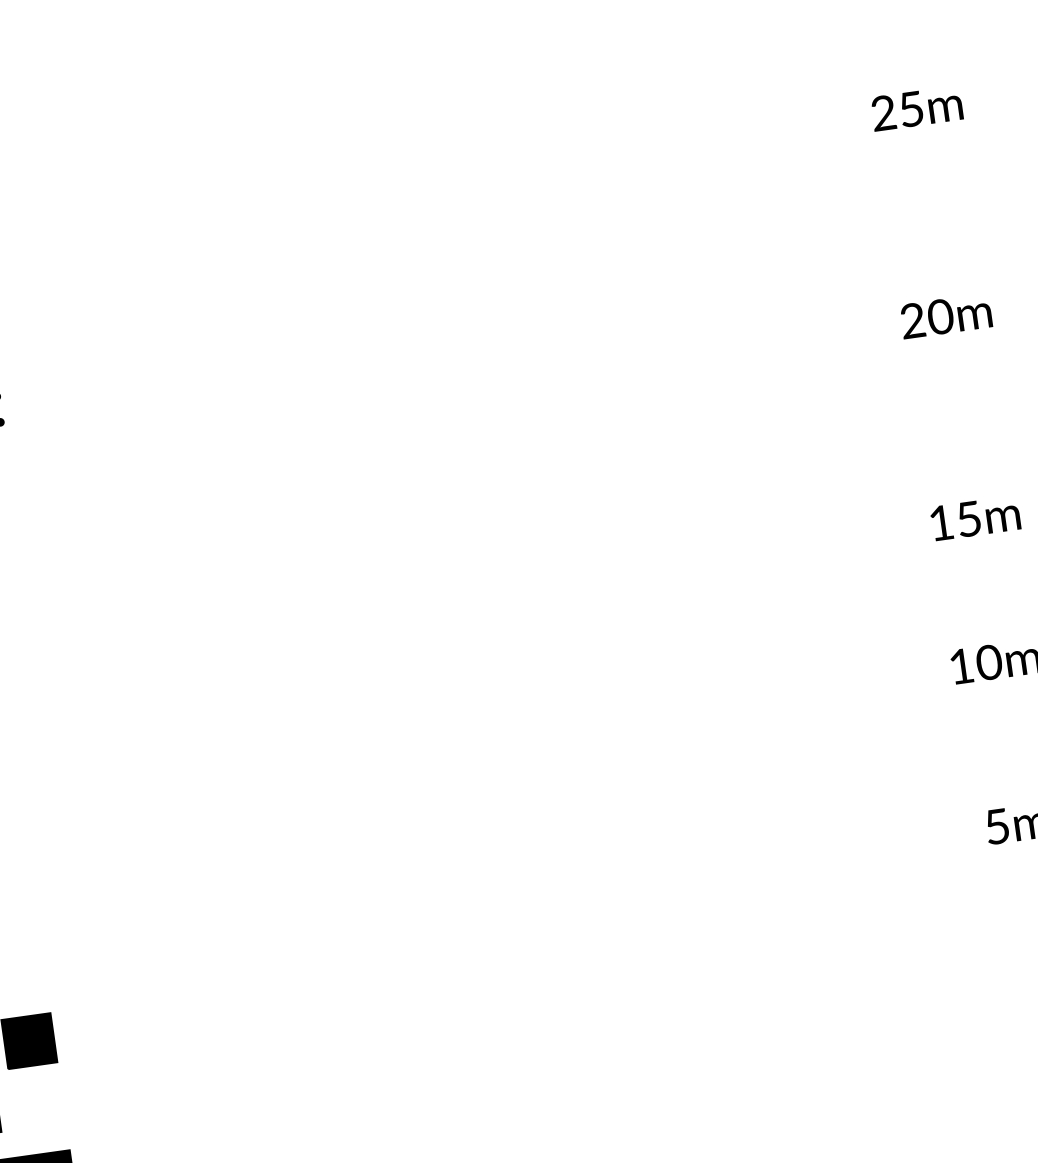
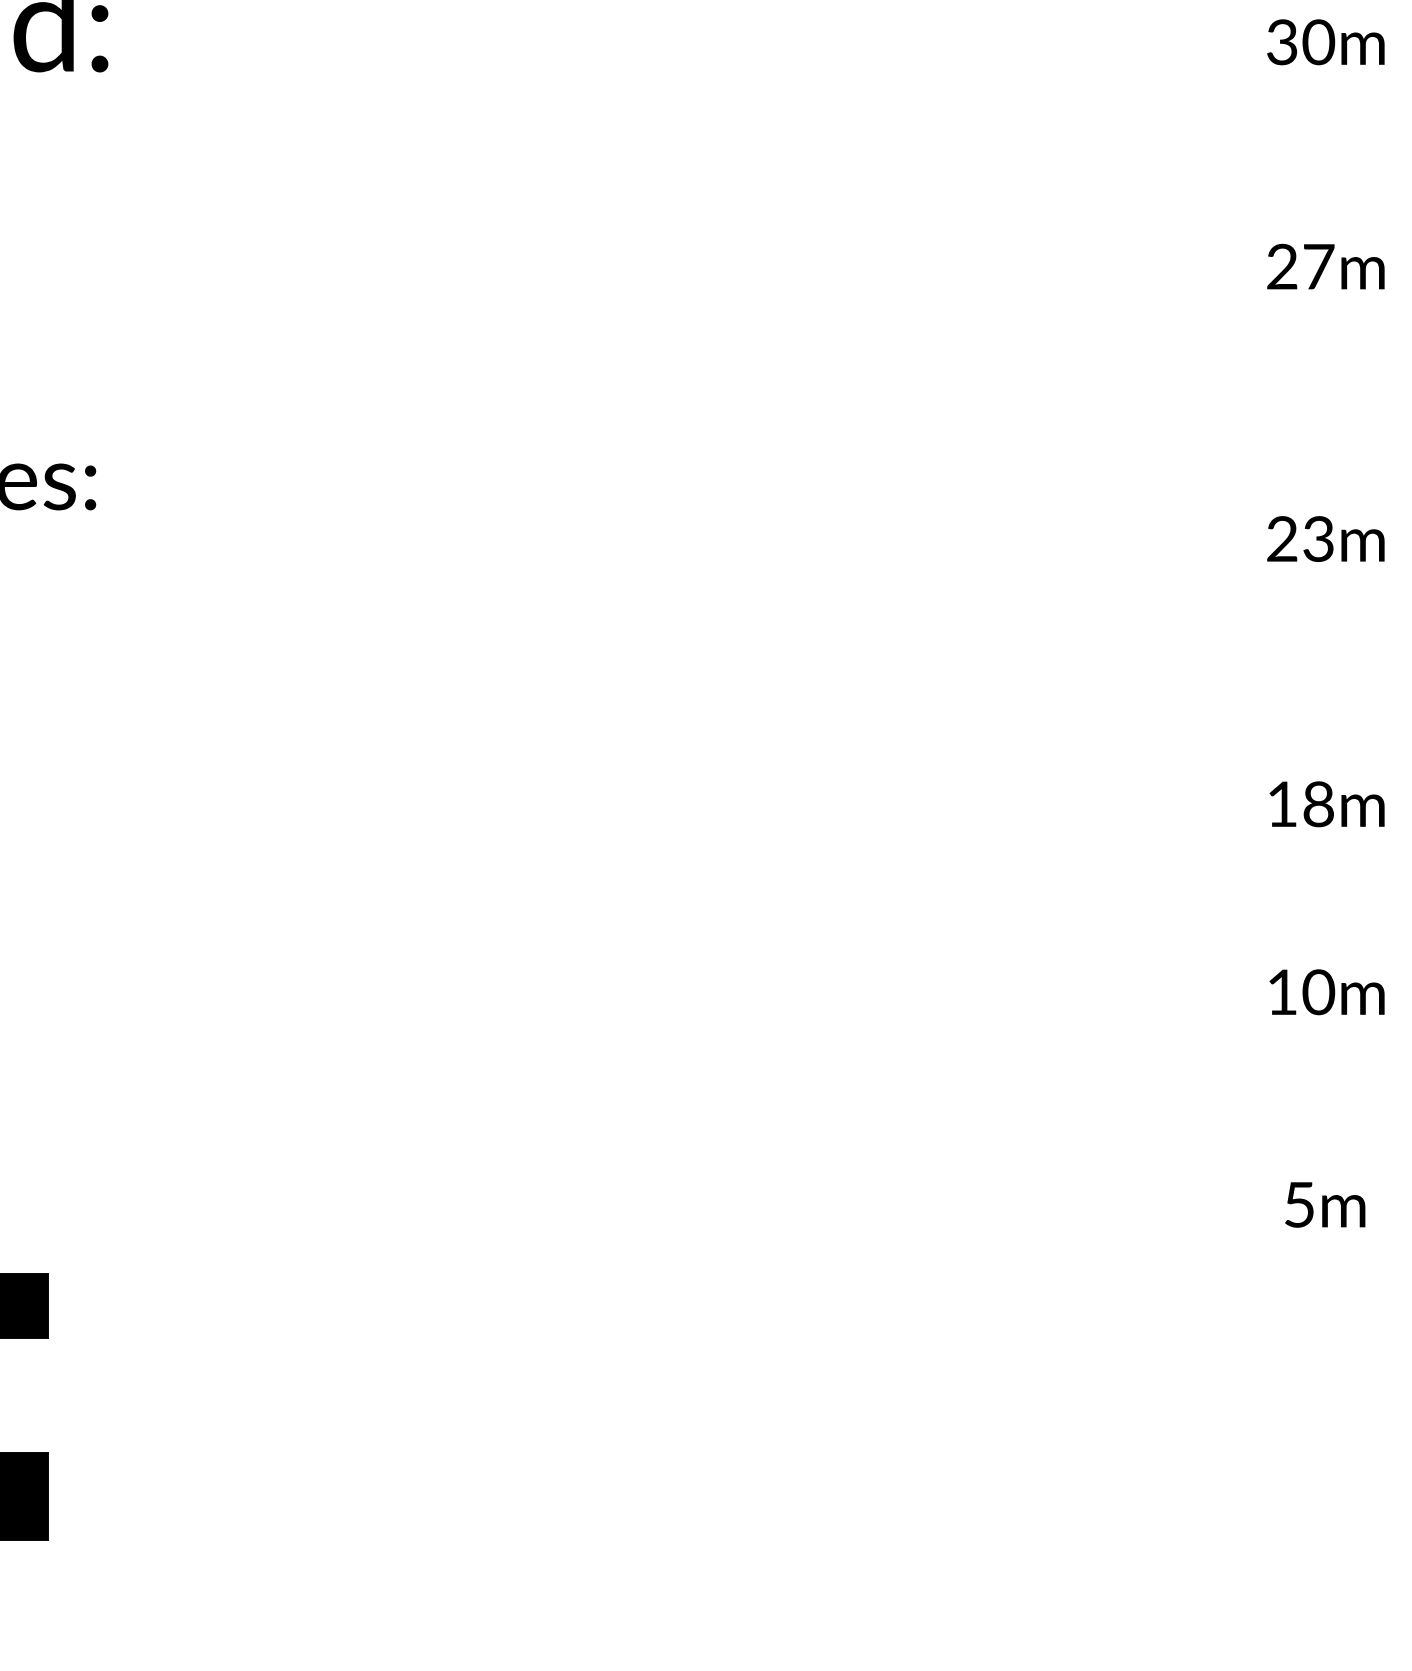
text: (912, 108) -> (1319, 266), 25m -> 27m
text: (940, 316) -> (1318, 538), 20m -> 23m
text: (968, 519) -> (1318, 804), 15m -> 18m

